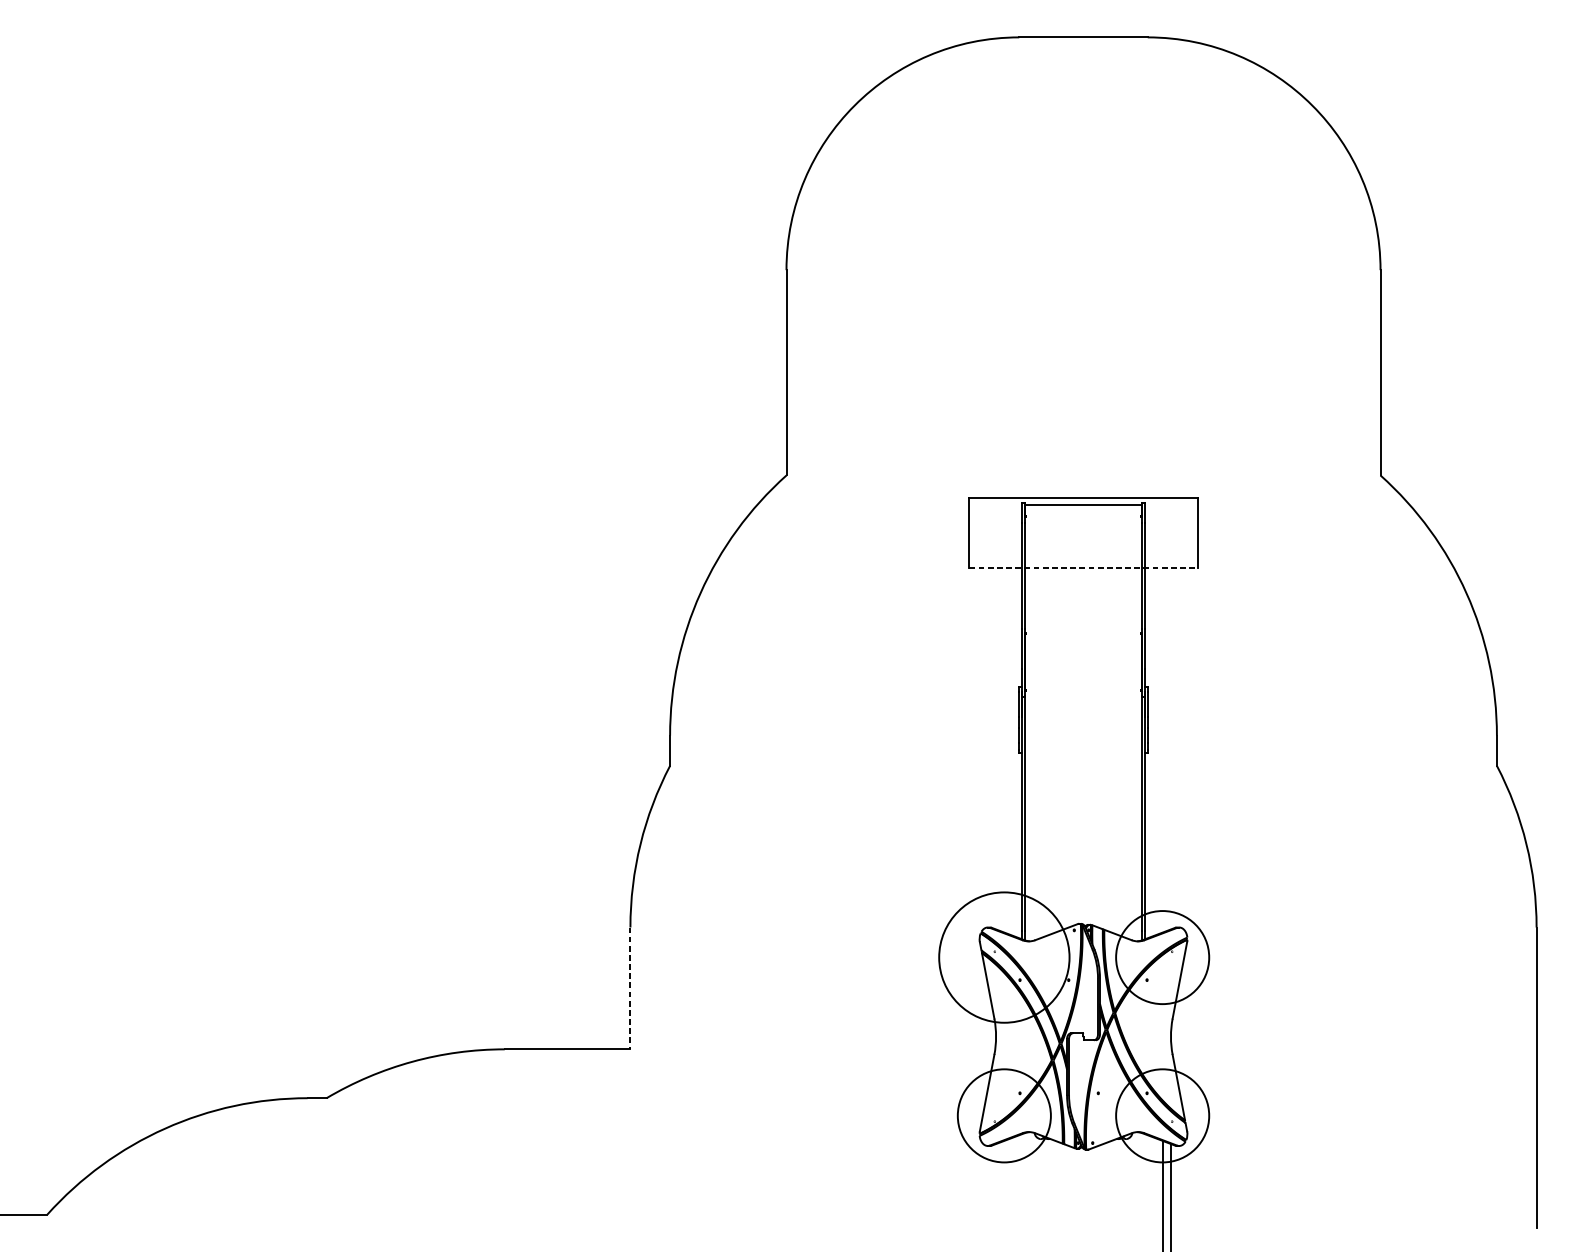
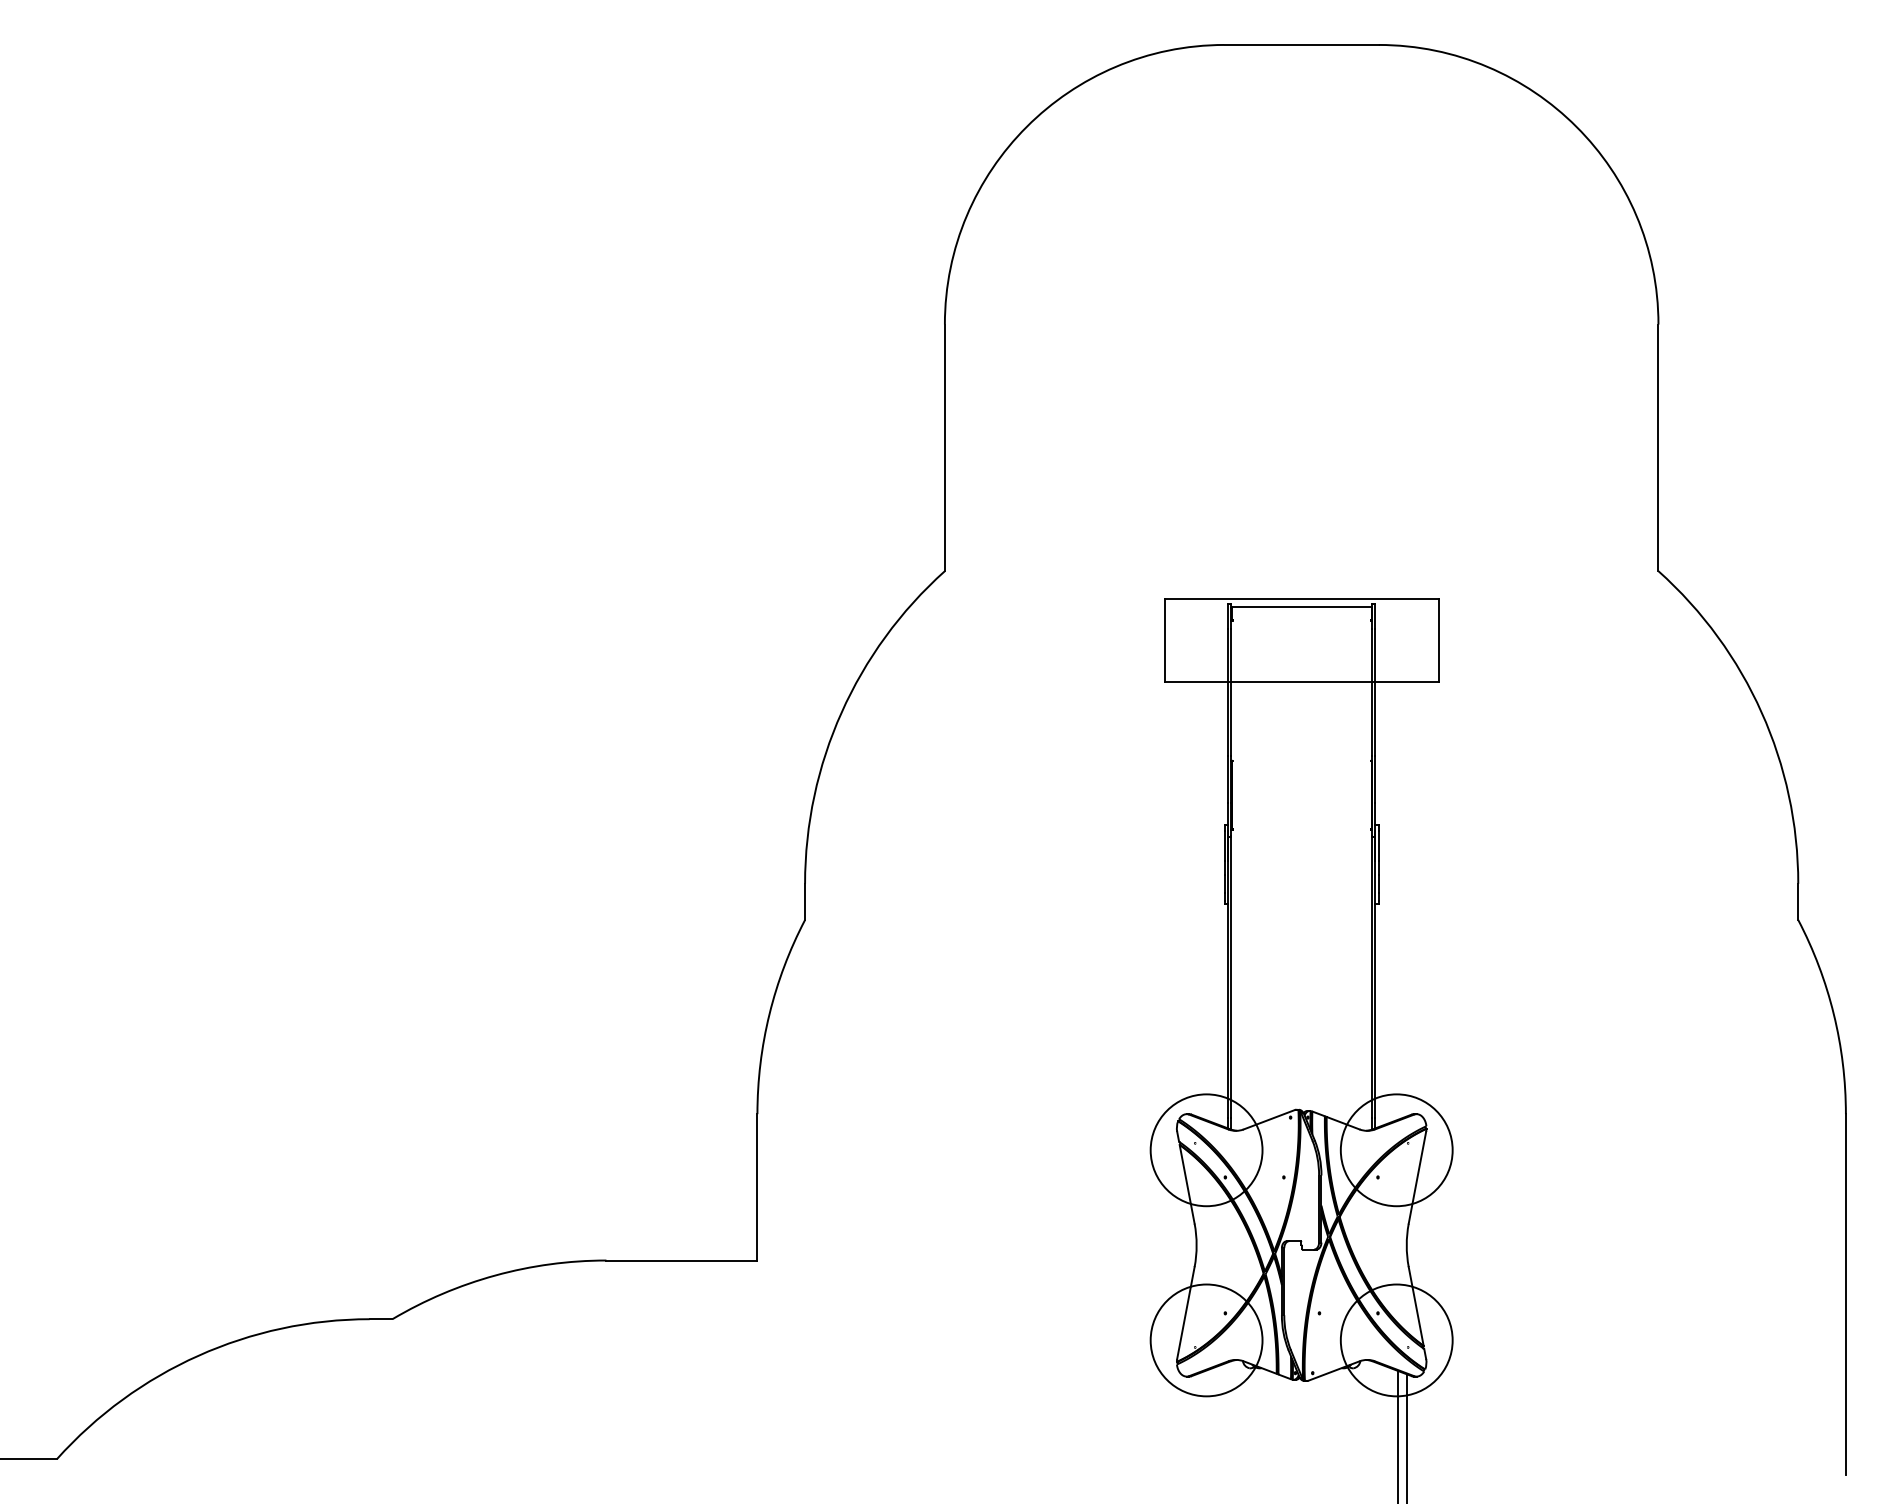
line: (1084, 568) -> (1302, 682), dashed -> solid
circle: (1004, 957) -> (1206, 1150), size x0.71
line: (630, 988) -> (757, 1187), dashed -> solid

